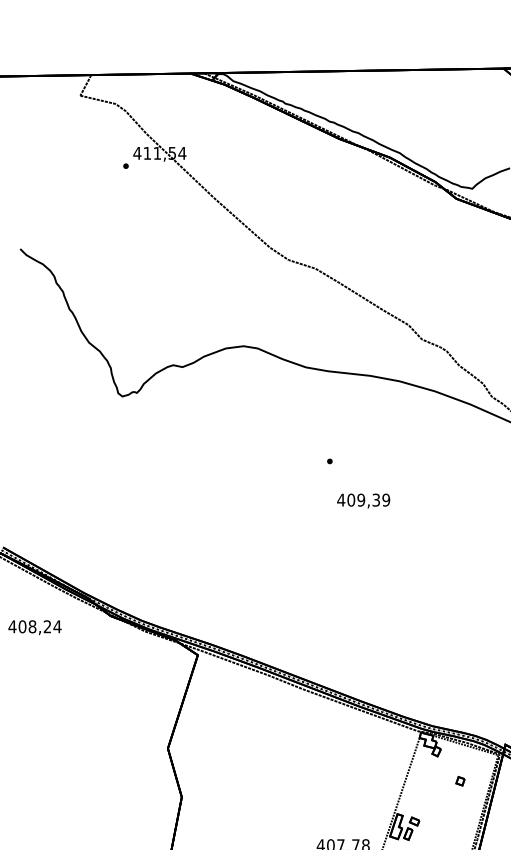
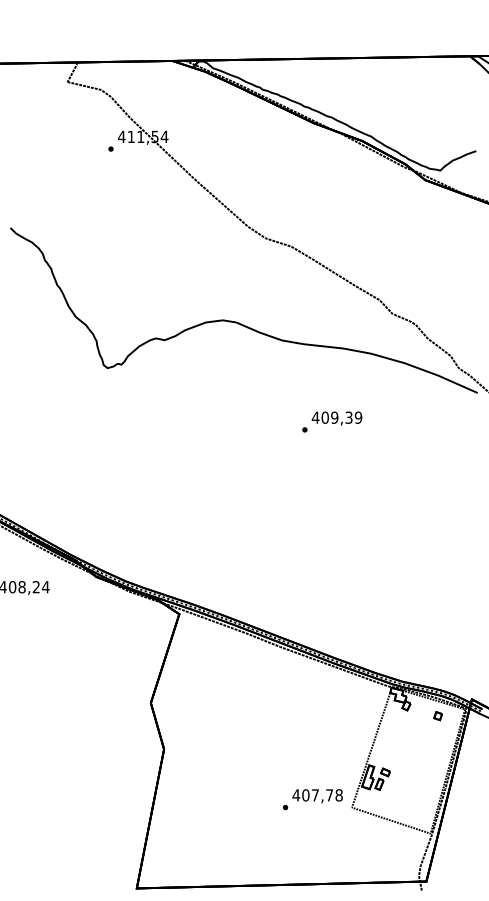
text: (363, 500) -> (336, 418), moved
part: (459, 781) -> (437, 716), moved

